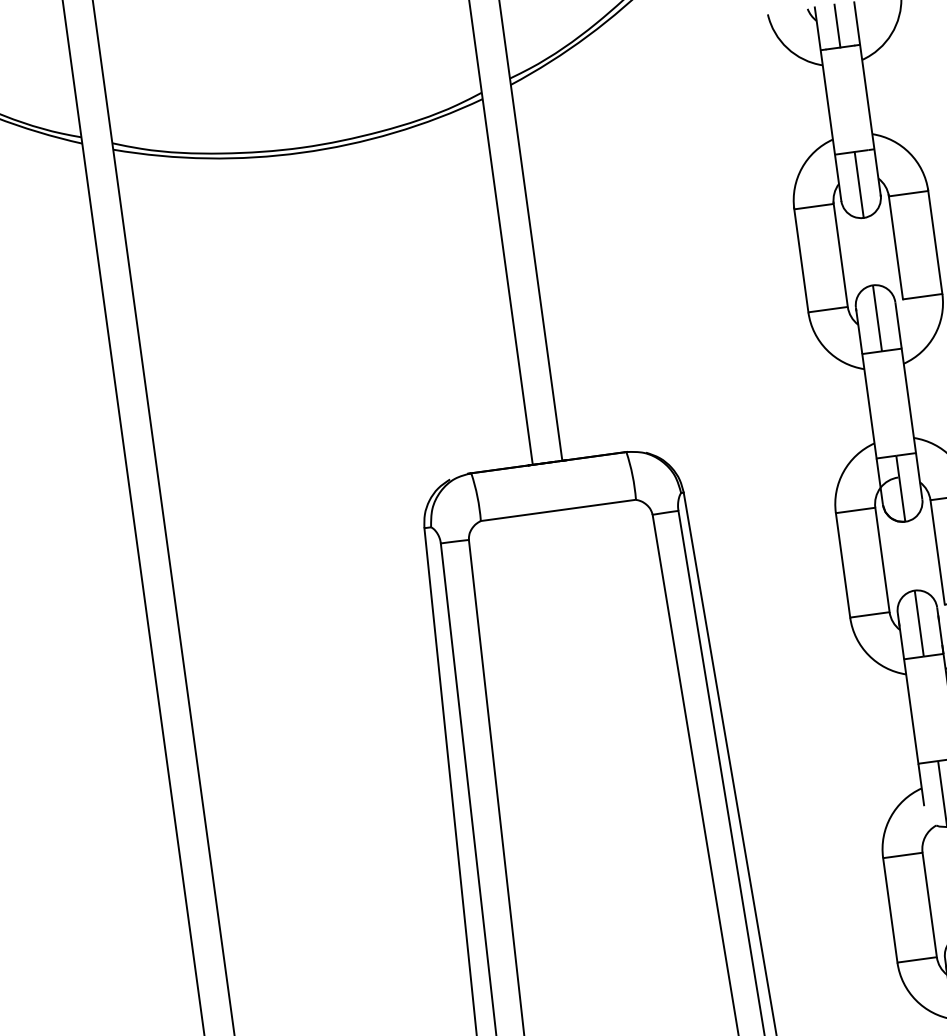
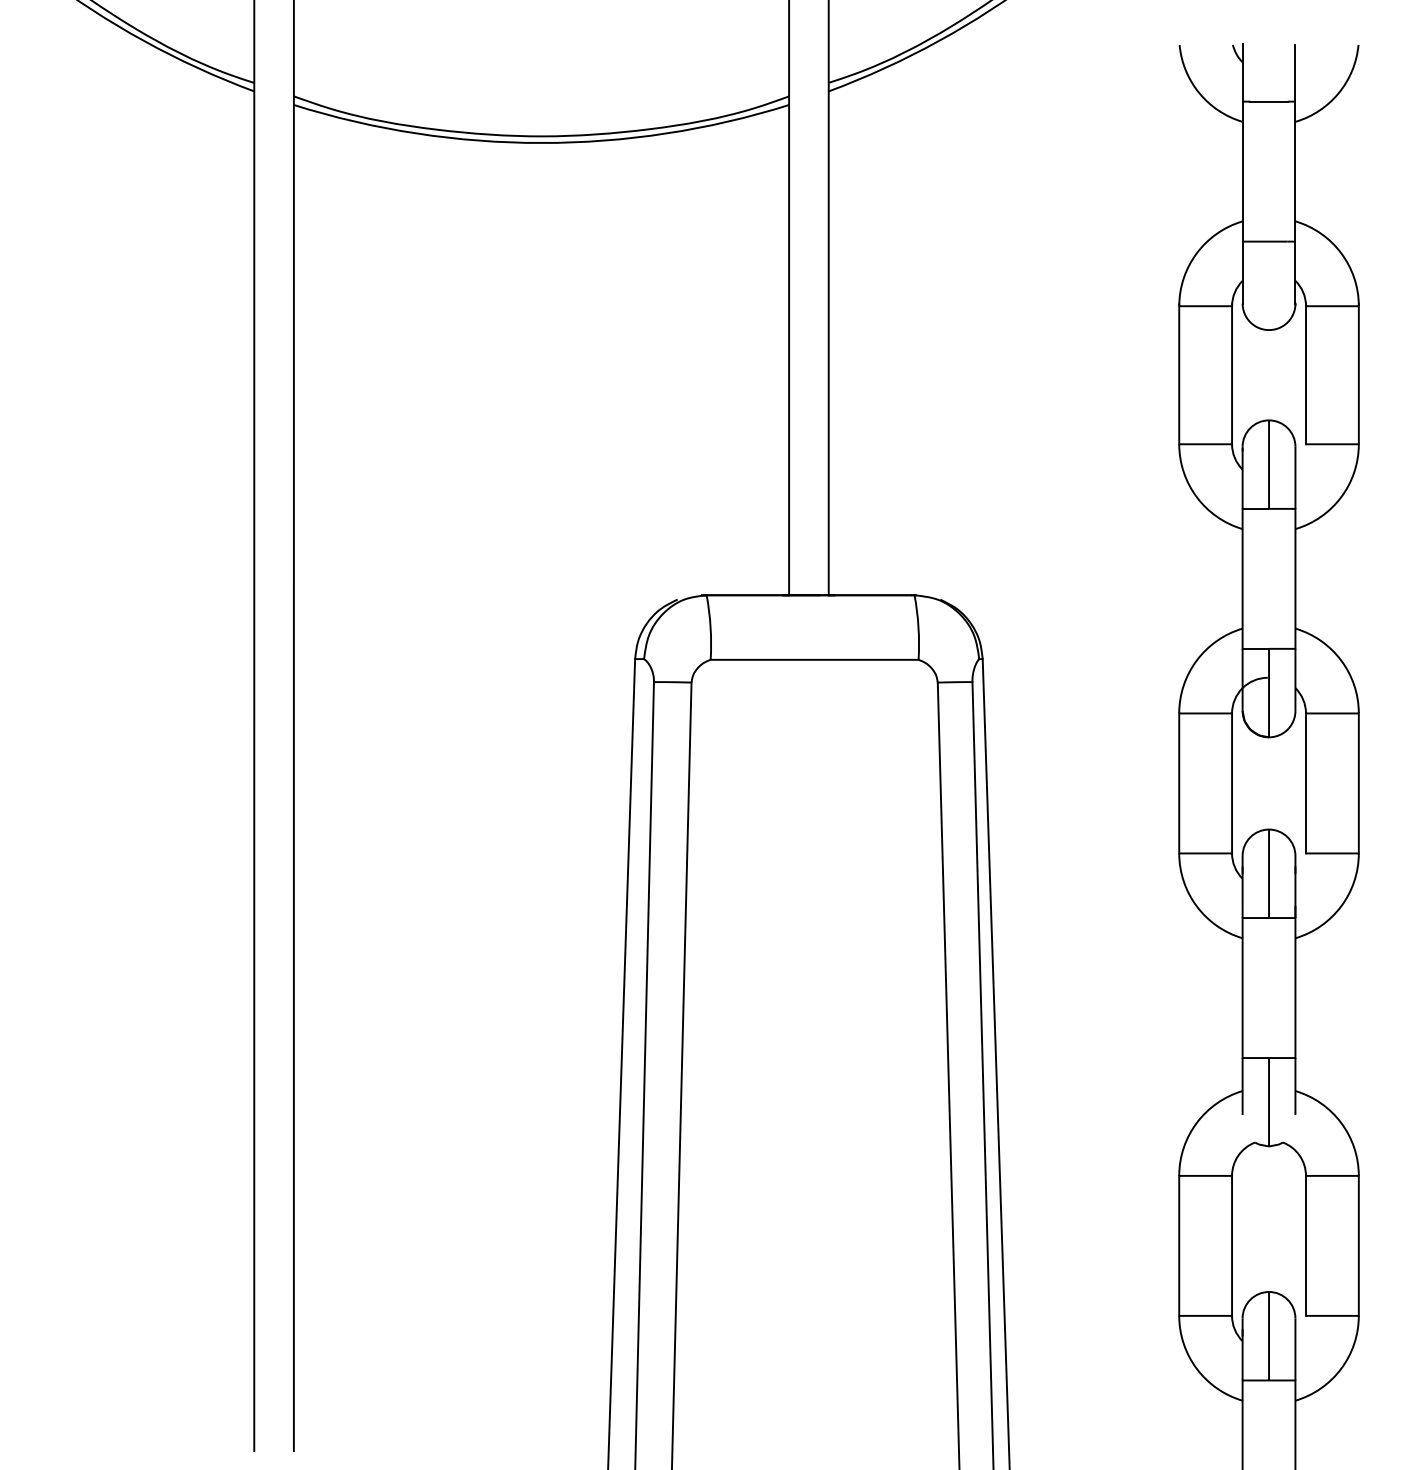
line: (837, 25) -> (1269, 72), removed
line: (859, 184) -> (1269, 285), removed

